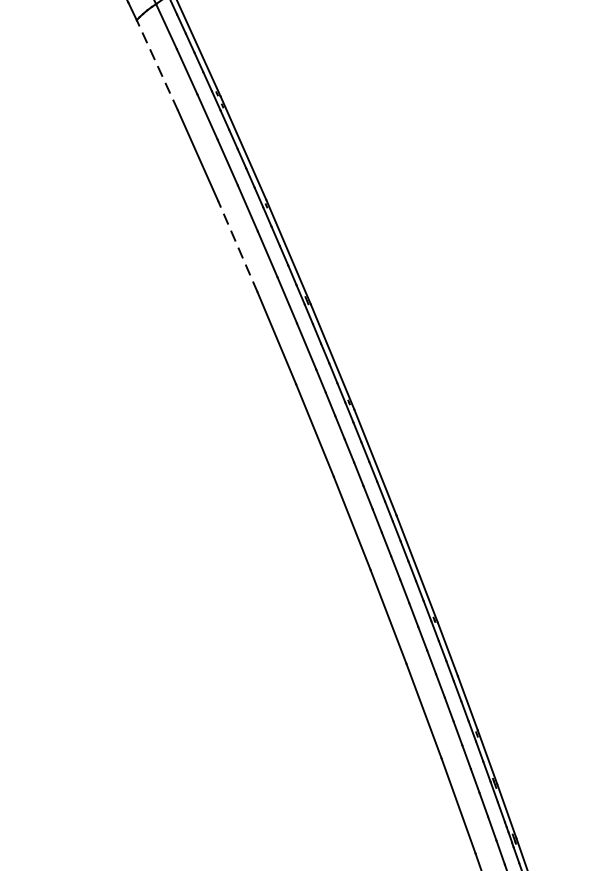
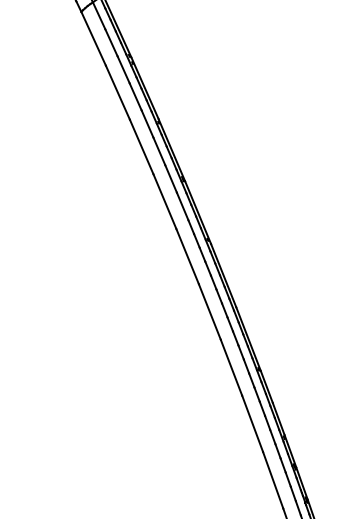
line: (157, 64) -> (93, 38), dashed -> solid
line: (237, 245) -> (141, 146), dashed -> solid

